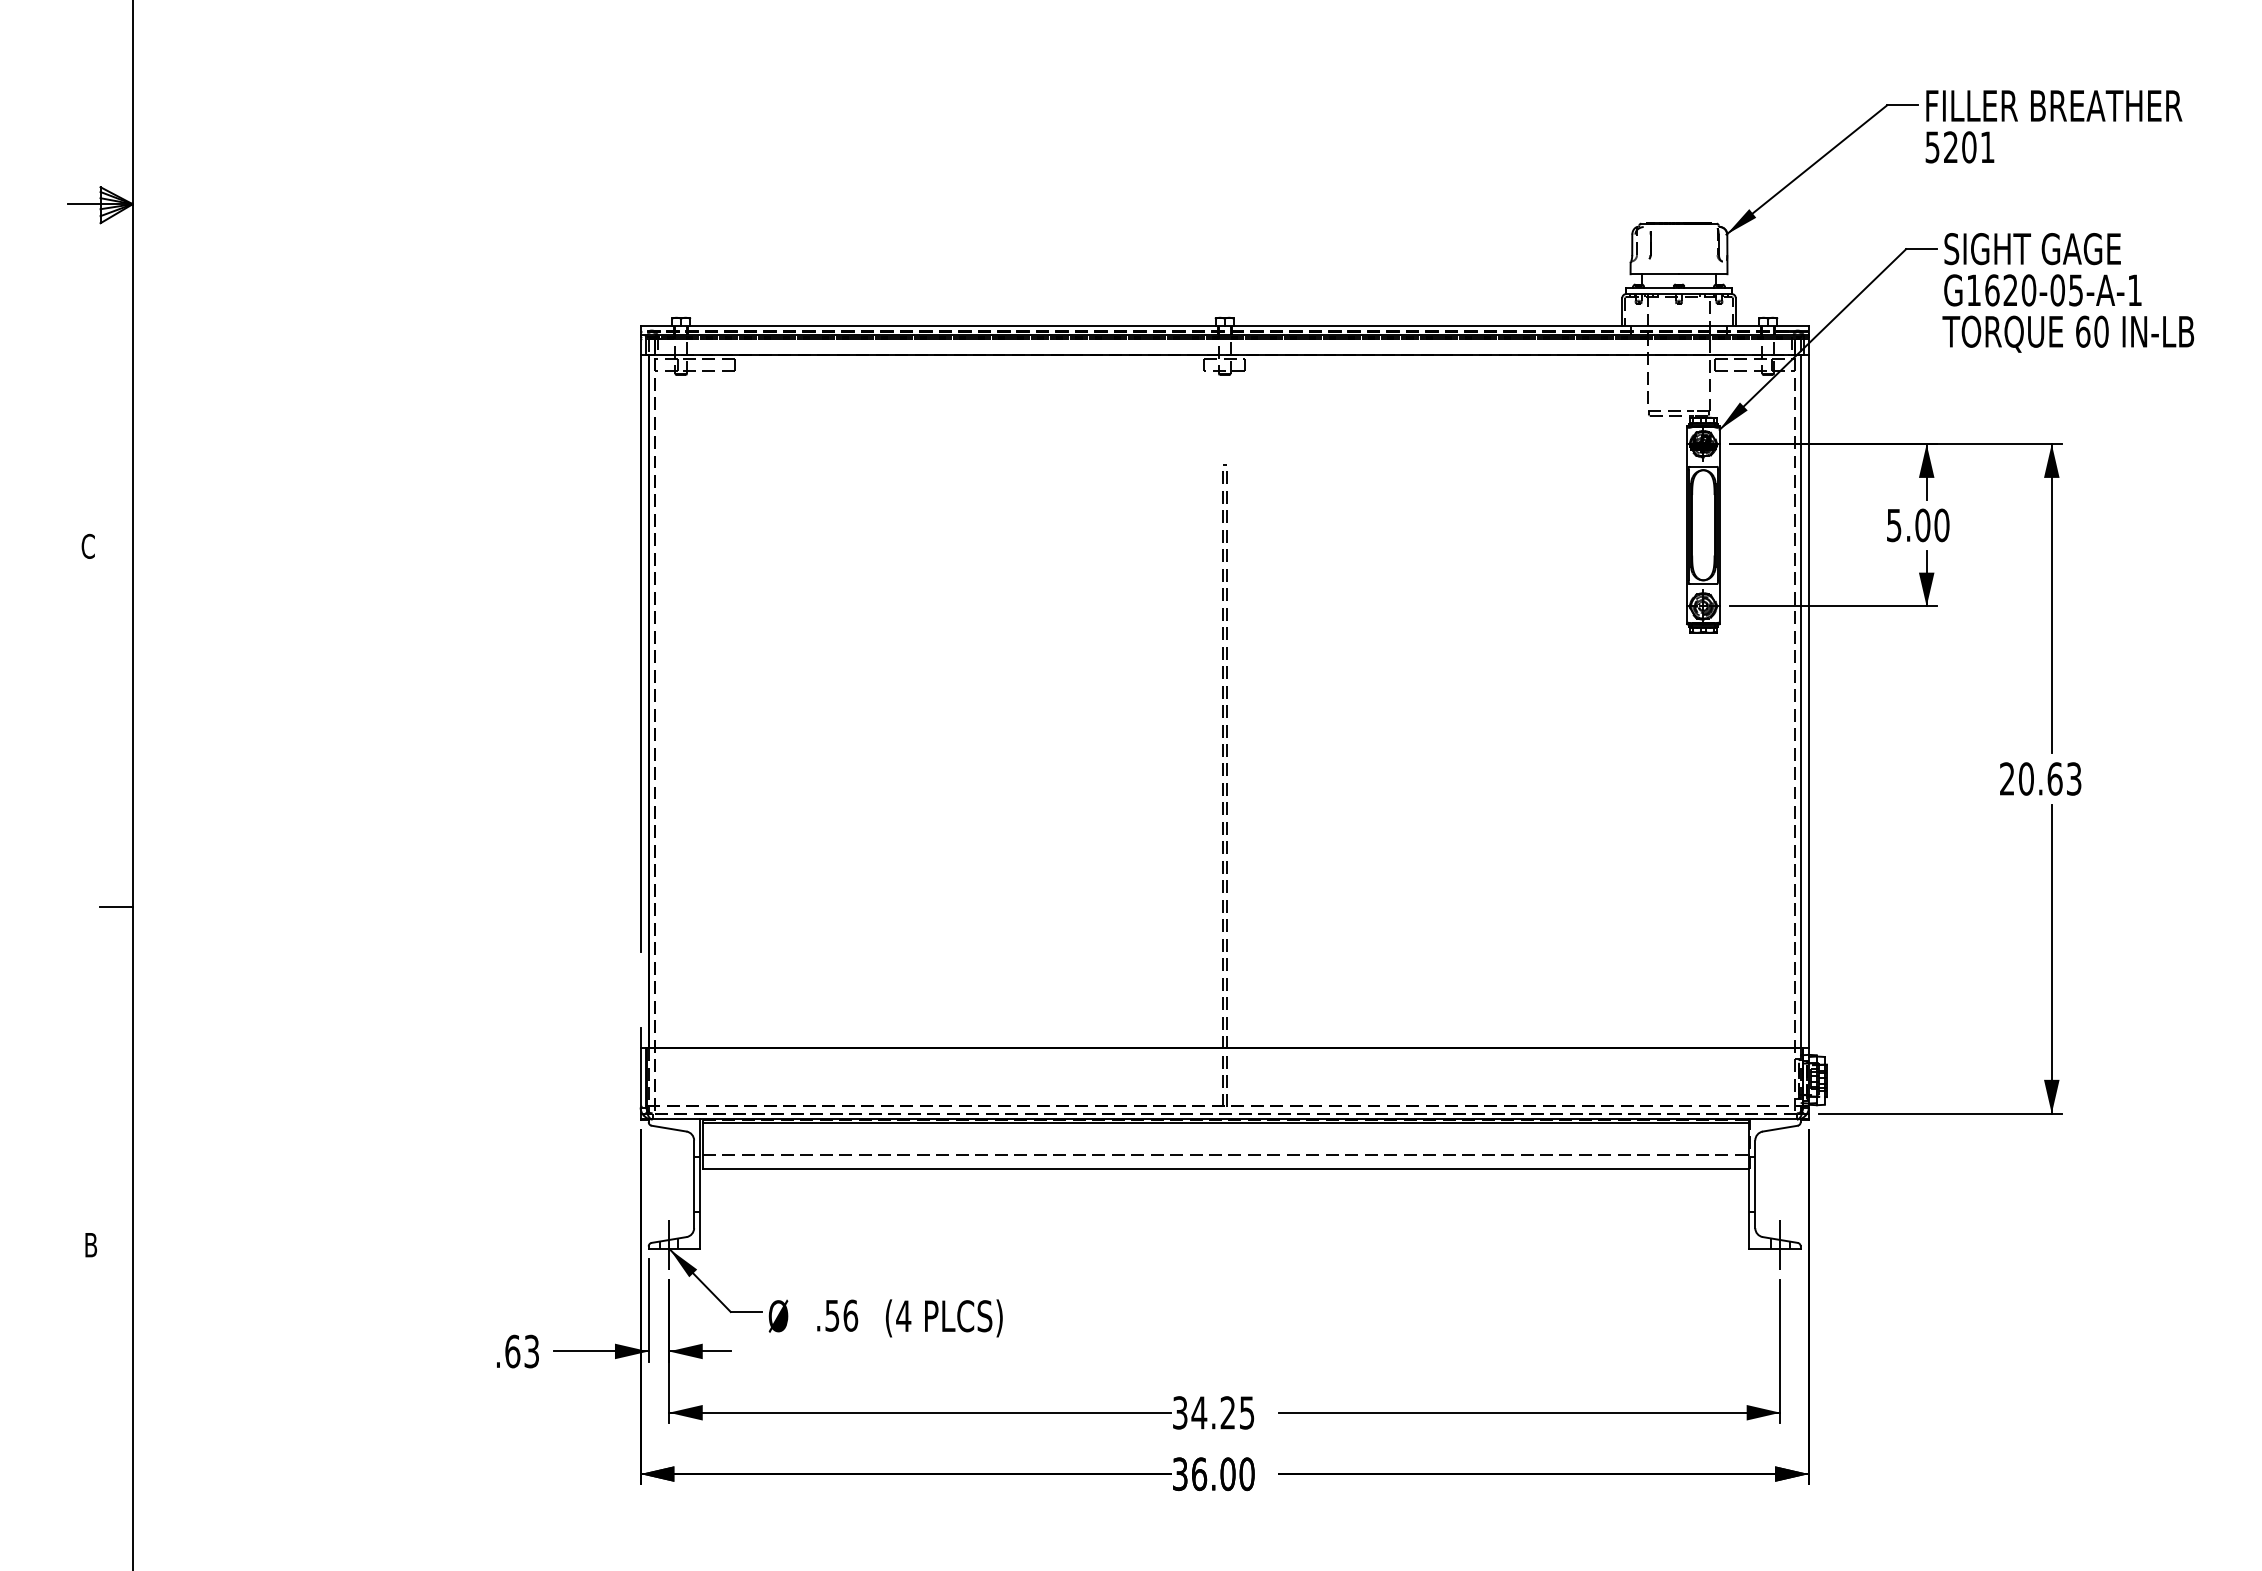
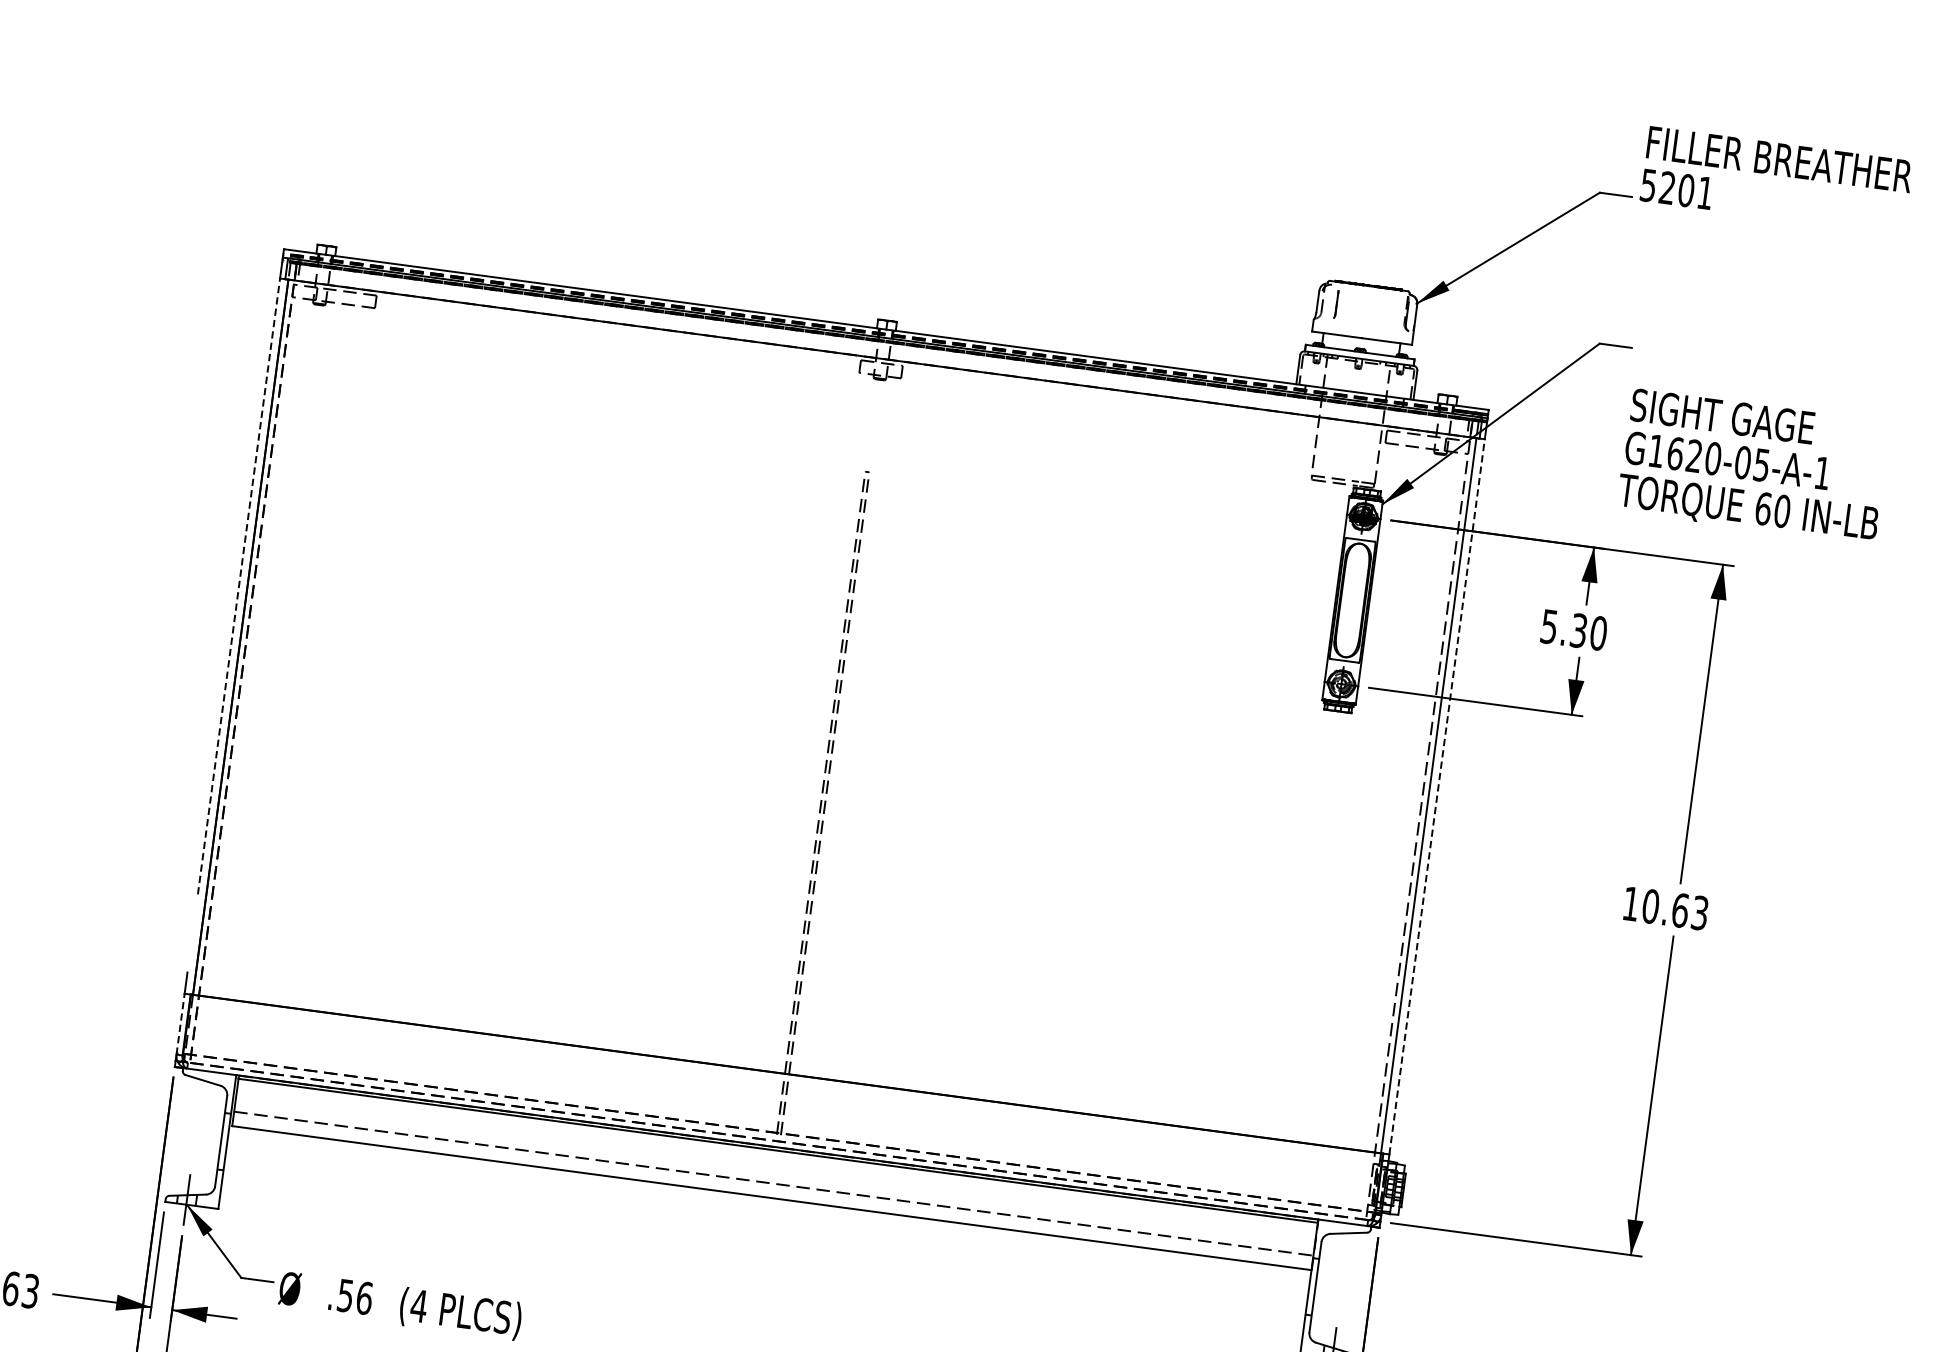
text: (2053, 126) -> (1776, 180), moved
text: (2068, 292) -> (1753, 466), moved
text: (1922, 525) -> (1578, 630), 5.00 -> 5.30
line: (640, 653) -> (238, 586), solid -> dashed
line: (1808, 701) -> (1436, 796), solid -> dashed
text: (2007, 778) -> (1631, 903), 20.63 -> 10.63
line: (640, 1077) -> (180, 1023), solid -> dashed

